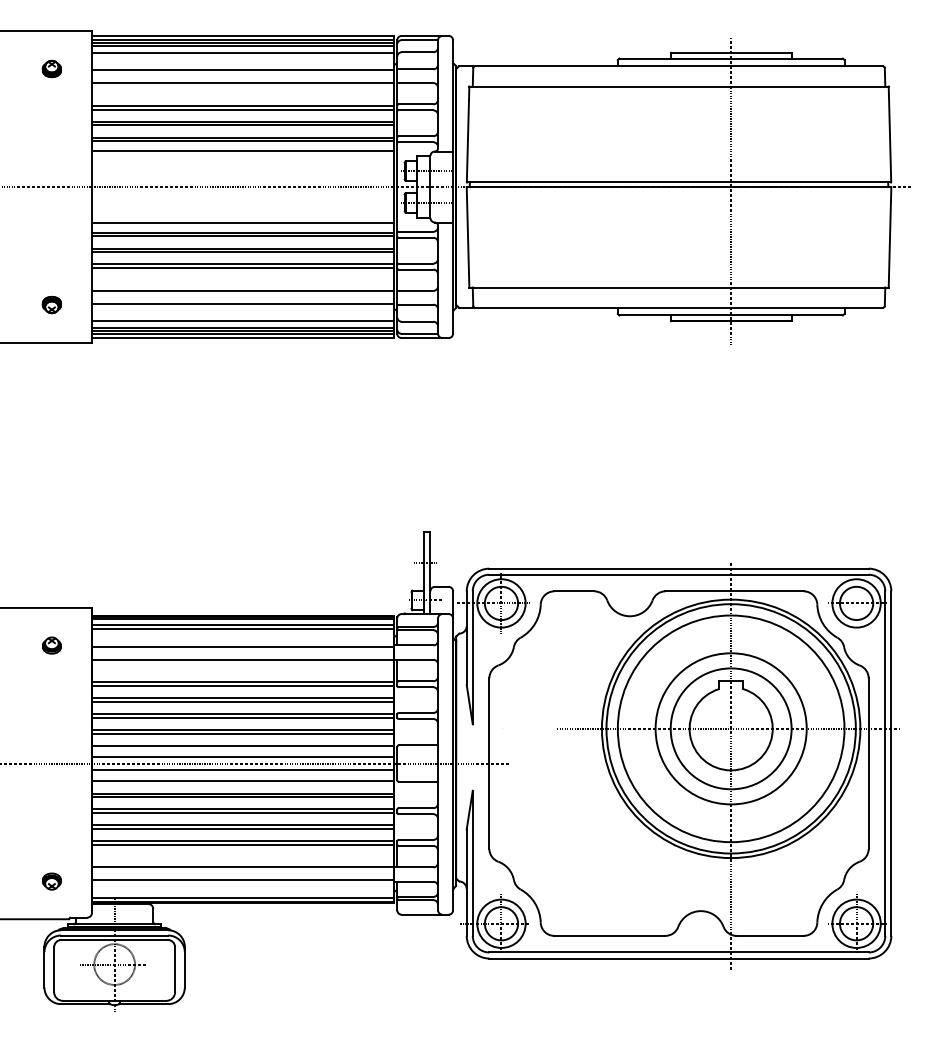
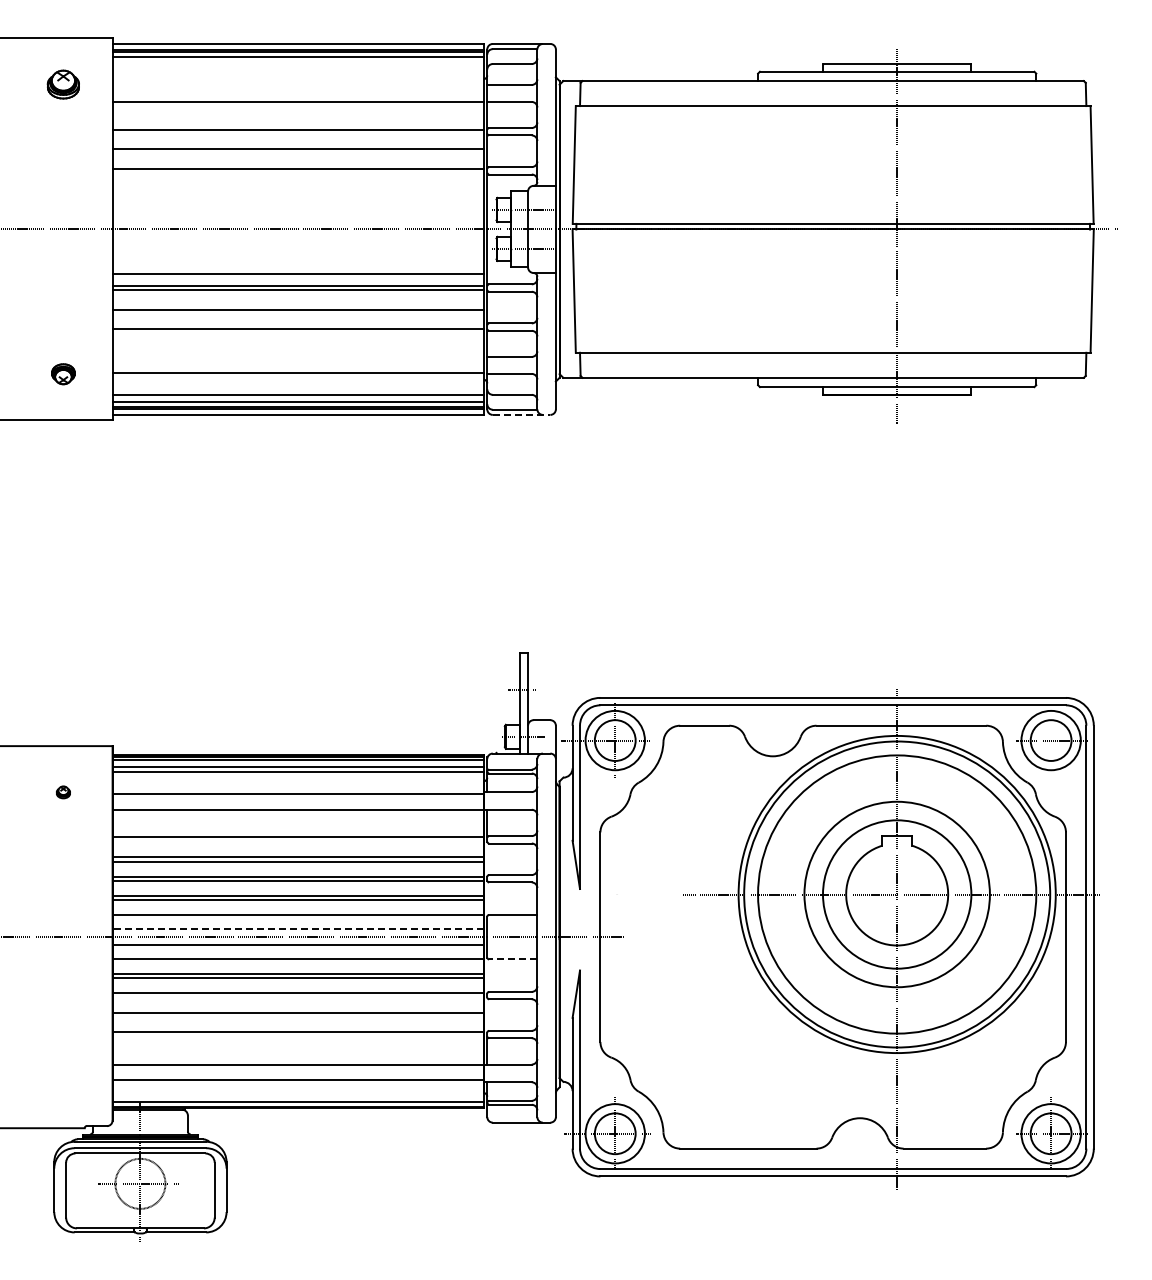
line: (242, 52) -> (297, 64), removed
part: (51, 68) -> (63, 84), size x1.4
line: (242, 70) -> (297, 86), removed
line: (242, 109) -> (297, 134), removed
line: (242, 125) -> (297, 153), removed
line: (242, 141) -> (297, 173), removed
line: (242, 150) -> (297, 184), removed
line: (242, 248) -> (297, 305), removed
line: (242, 264) -> (297, 324), removed
line: (242, 290) -> (297, 356), removed
line: (425, 337) -> (521, 414), solid -> dashed
part: (51, 645) -> (63, 792), size x0.6
line: (242, 686) -> (297, 842), removed
line: (242, 757) -> (297, 929), solid -> dashed
line: (417, 781) -> (512, 959), solid -> dashed
line: (242, 812) -> (297, 997), removed
line: (242, 829) -> (297, 1017), removed
line: (242, 844) -> (297, 1036), removed
part: (51, 881) -> (63, 1081), removed

